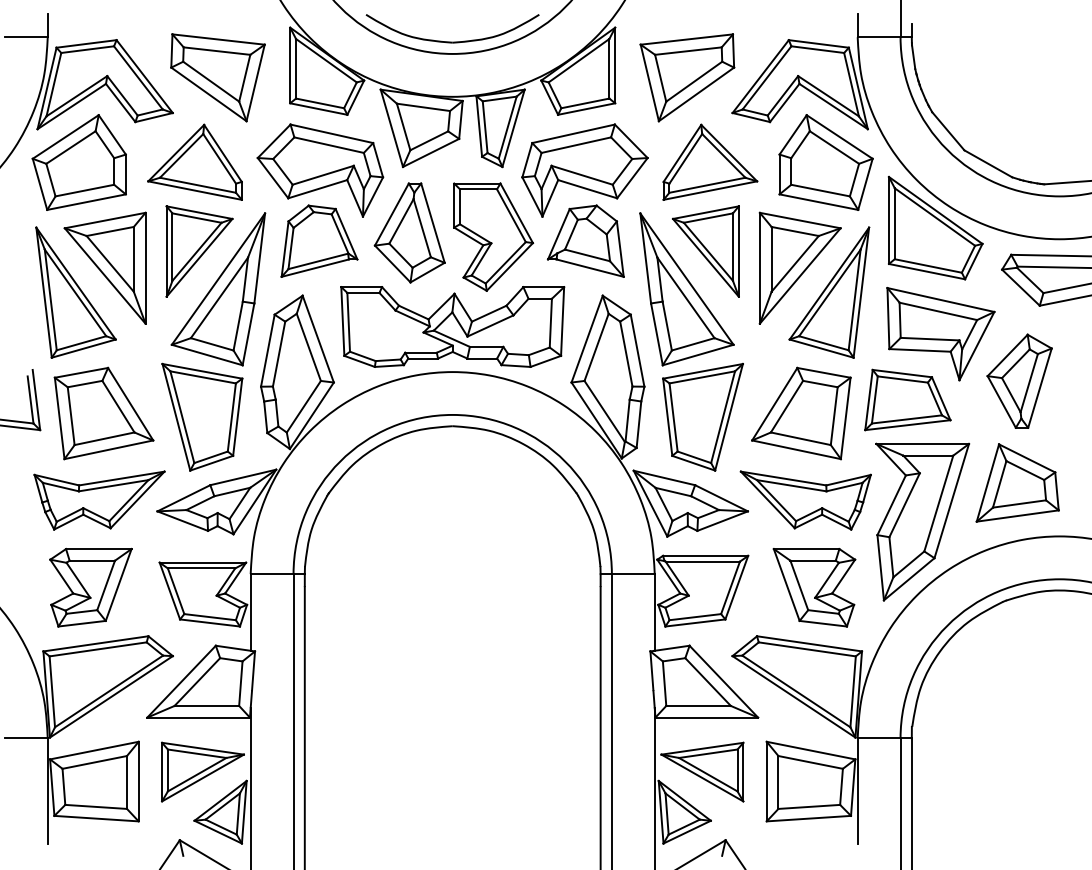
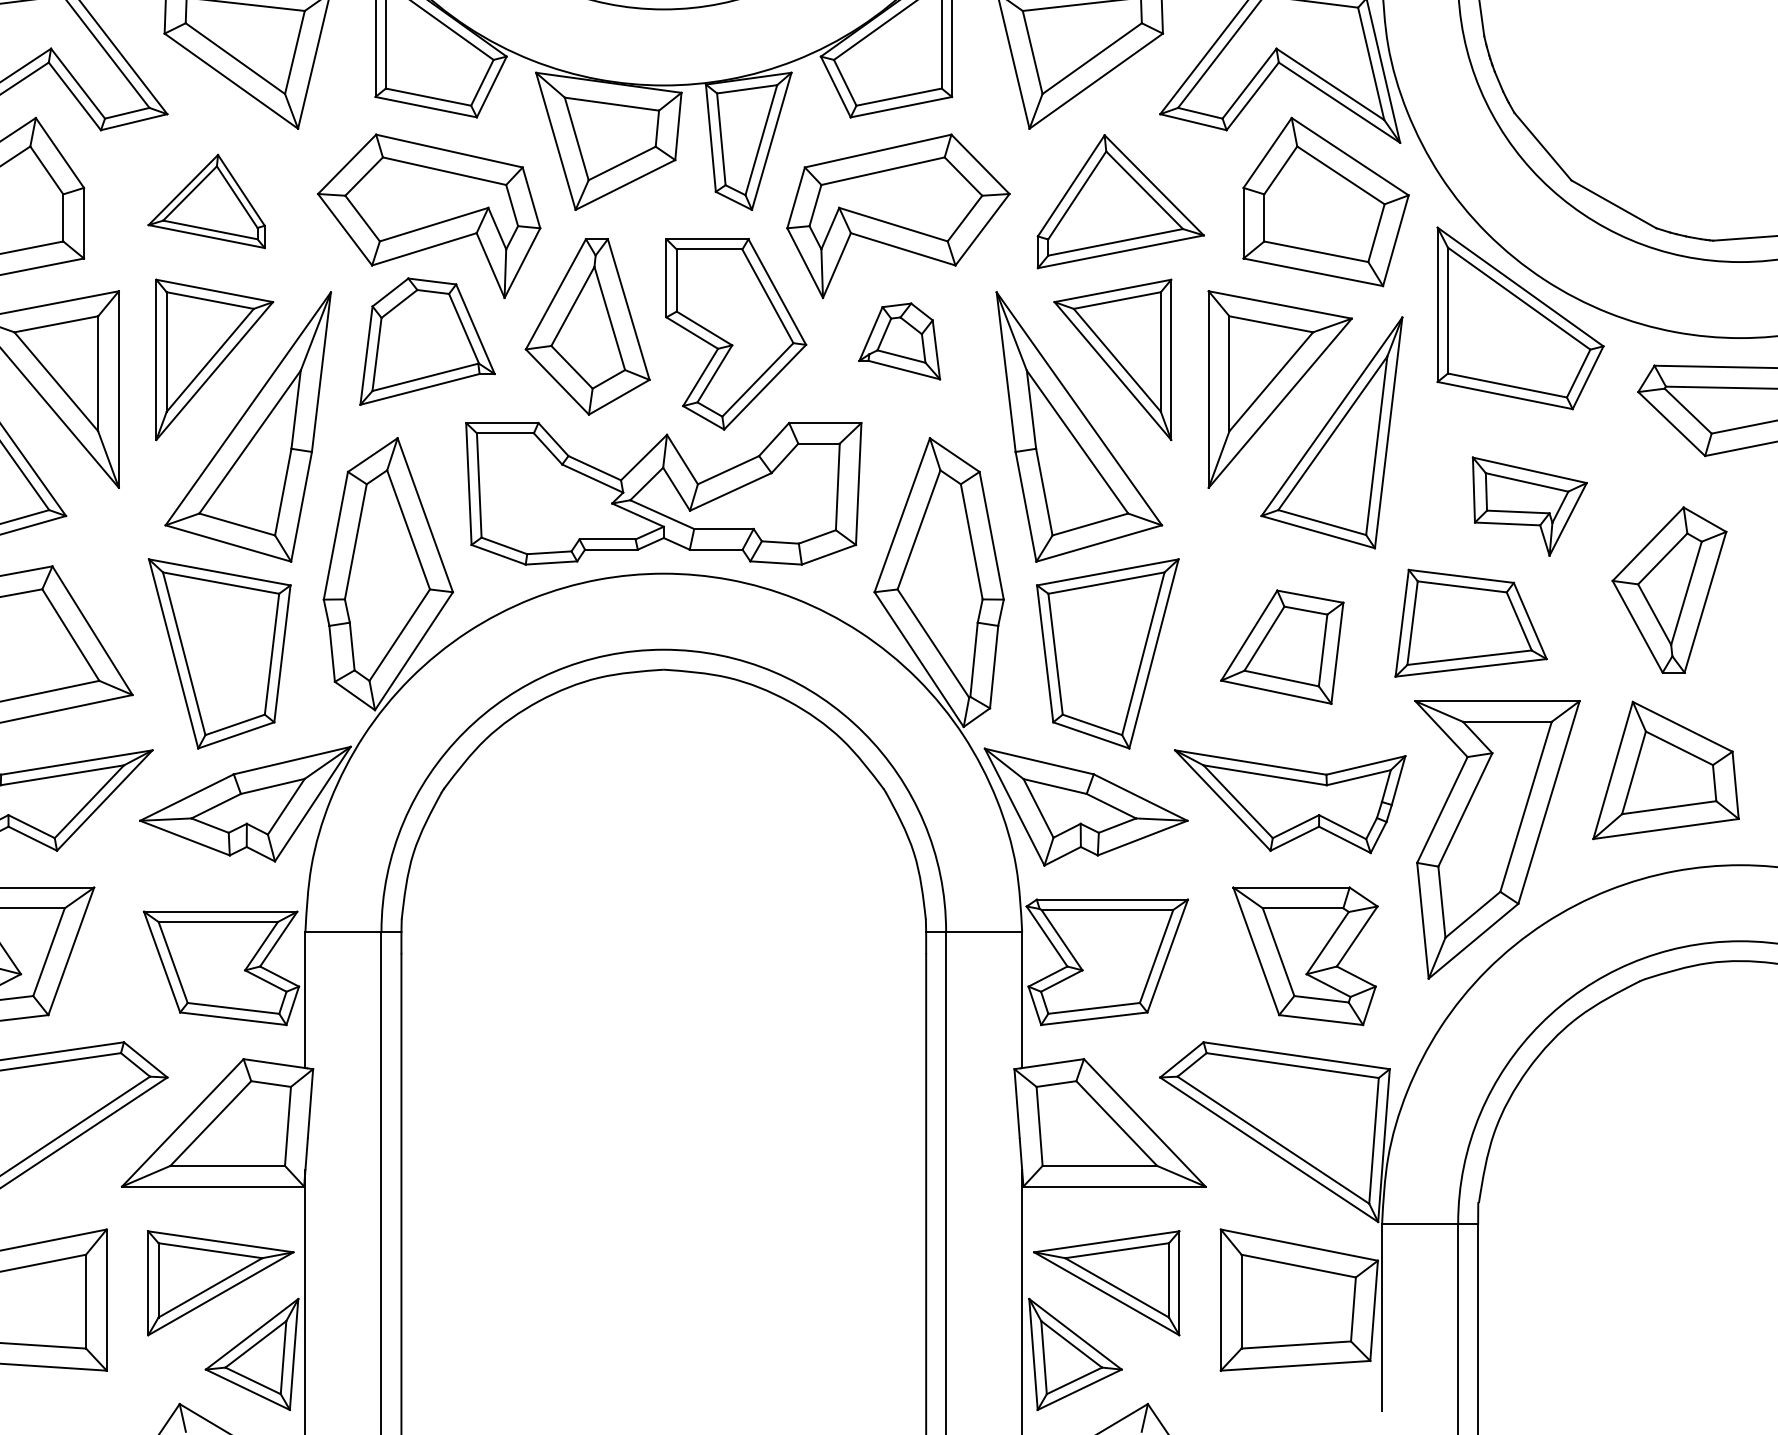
part: (194, 161) -> (205, 200), size x0.7
part: (585, 240) -> (899, 340), size x0.6
part: (940, 334) -> (1529, 507), size x0.6
part: (801, 413) -> (1282, 647), size x0.7

